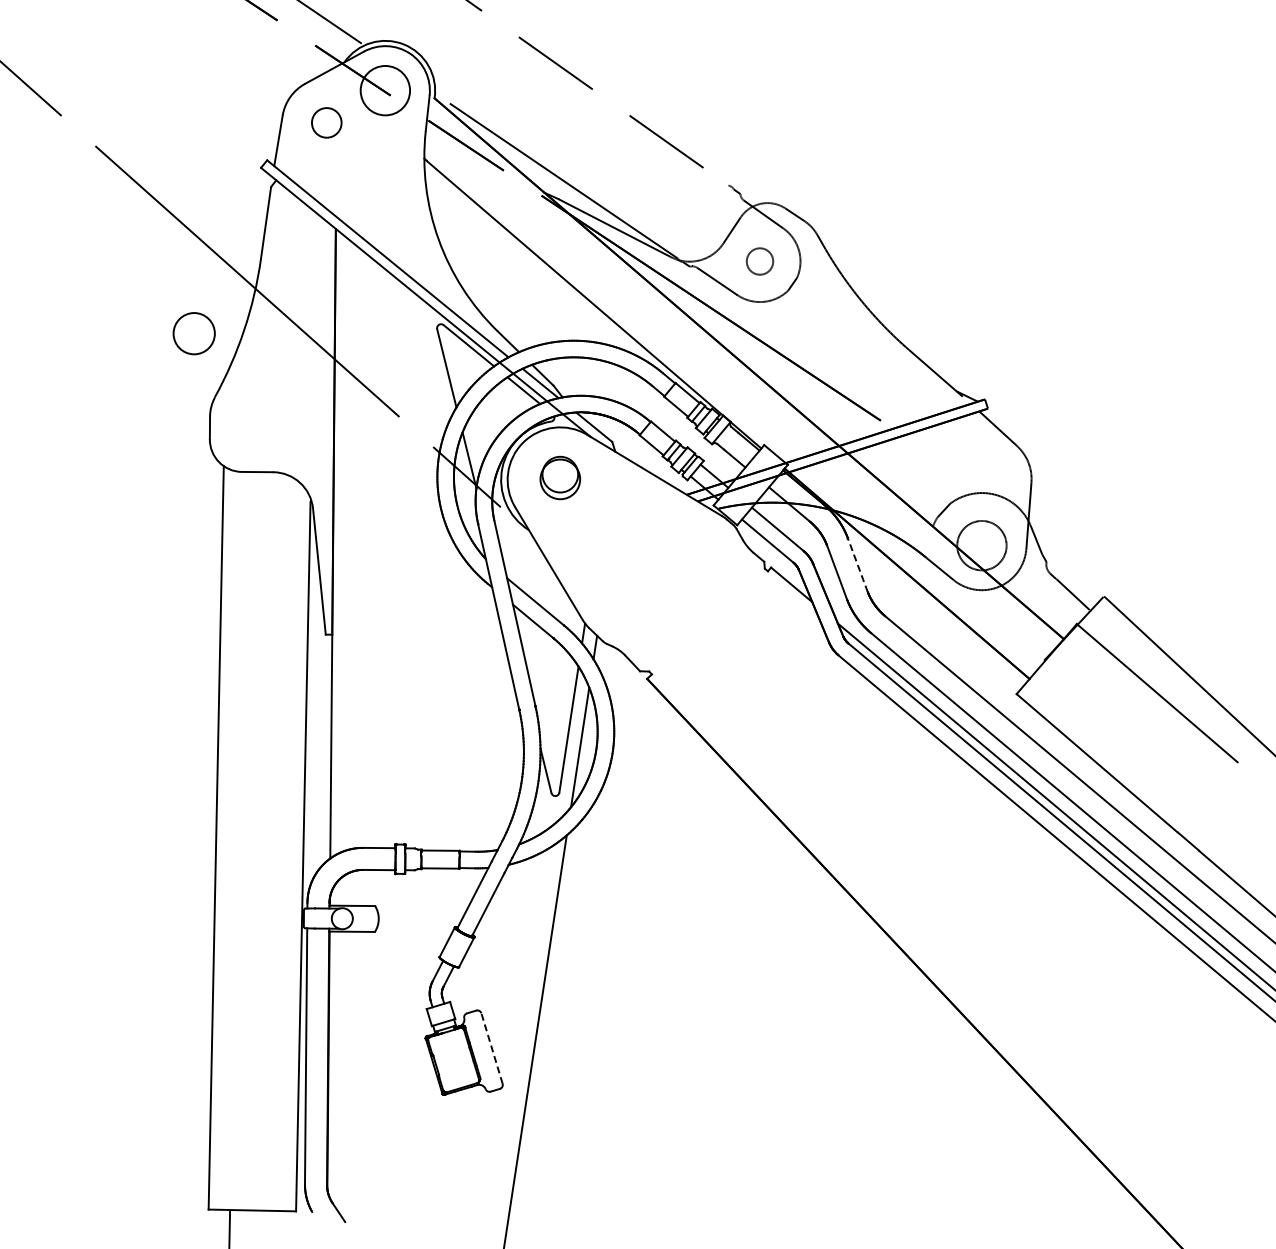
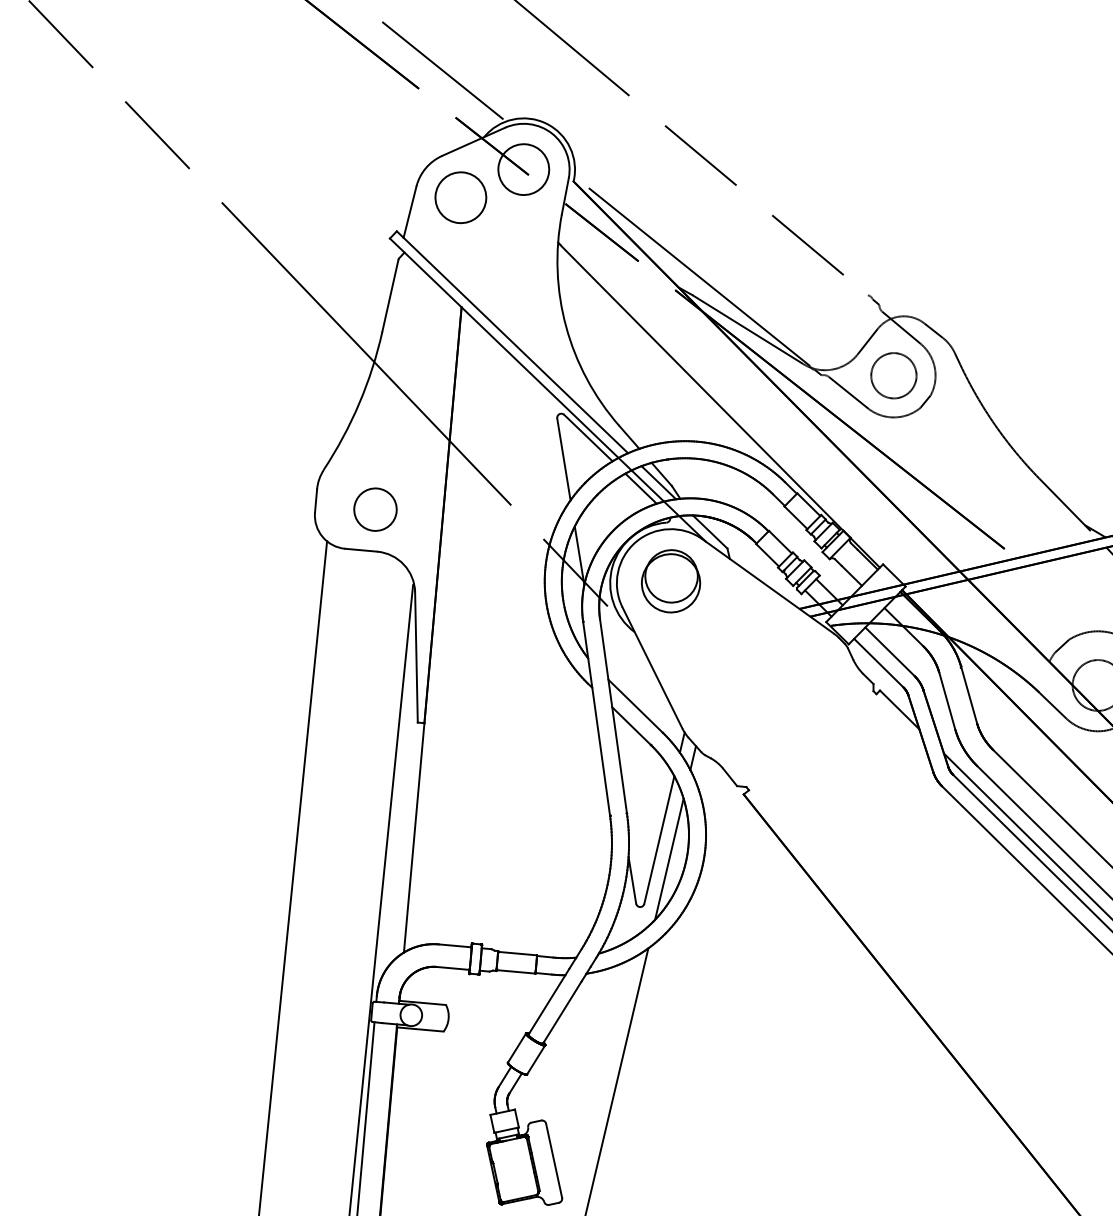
circle: (326, 122) -> (460, 197), size x1.67
circle: (759, 261) -> (893, 375), size x1.67
circle: (193, 333) -> (374, 509), moved
part: (560, 477) -> (671, 580), size x1.43
line: (857, 564) -> (968, 694), dashed -> solid
line: (492, 1048) -> (554, 1160), dashed -> solid

